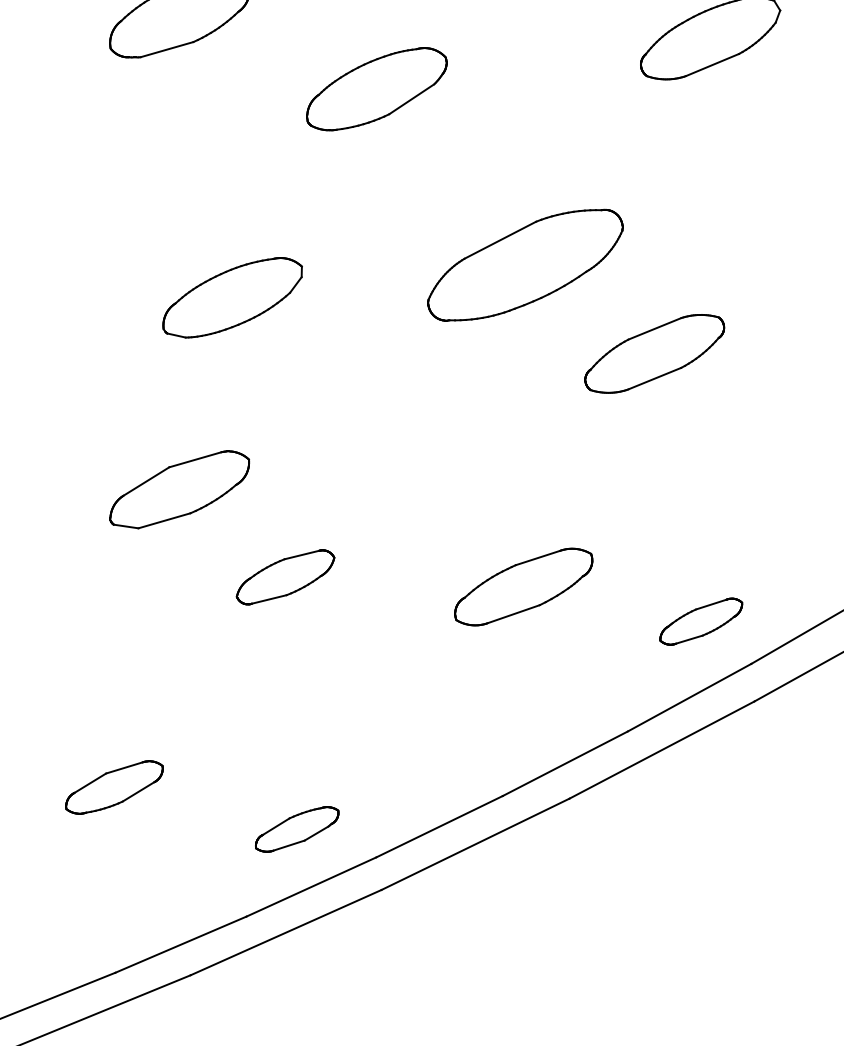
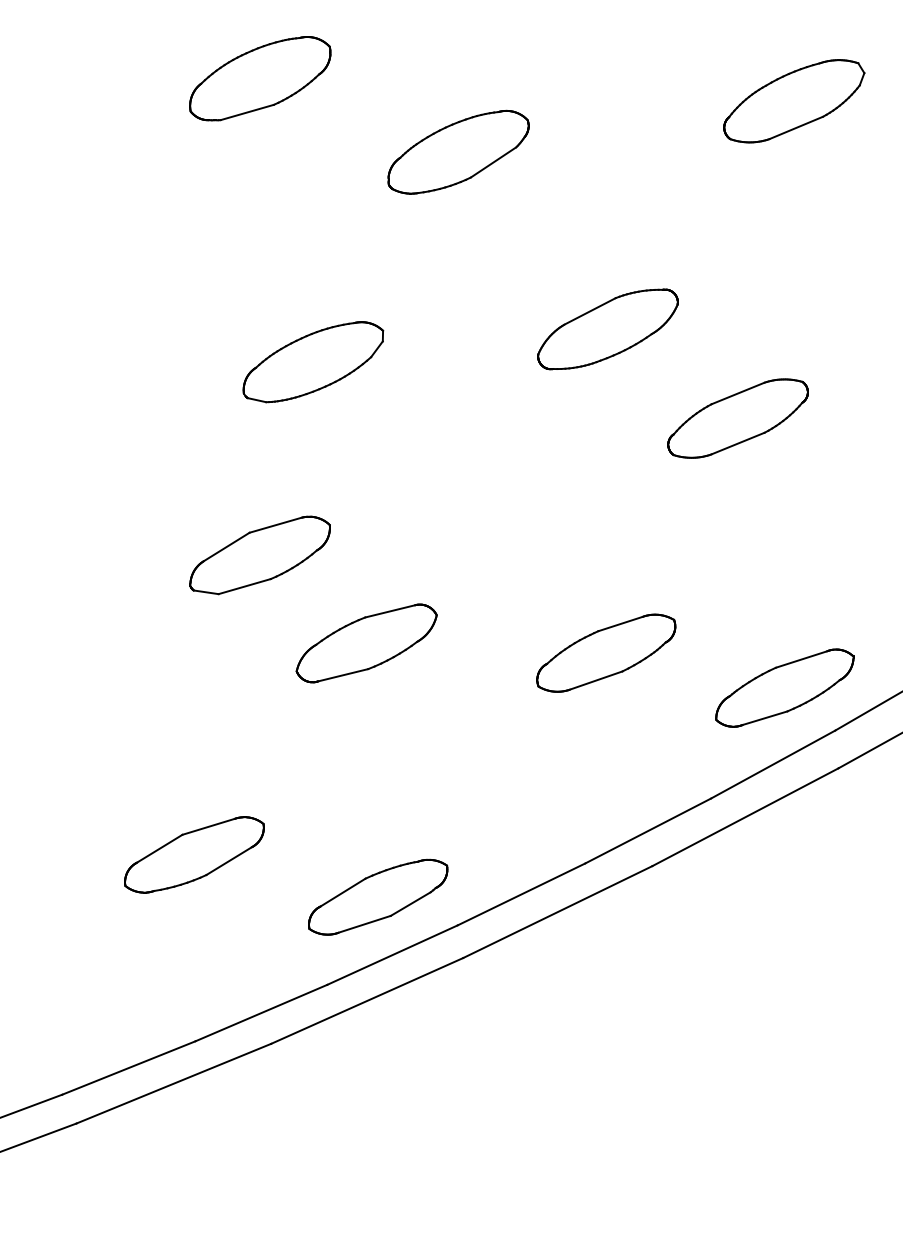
part: (524, 265) -> (607, 329), size x0.71
part: (285, 577) -> (366, 643), size x1.43
part: (700, 621) -> (784, 687), size x1.67
part: (114, 787) -> (194, 854), size x1.43
part: (297, 828) -> (378, 896), size x1.67

